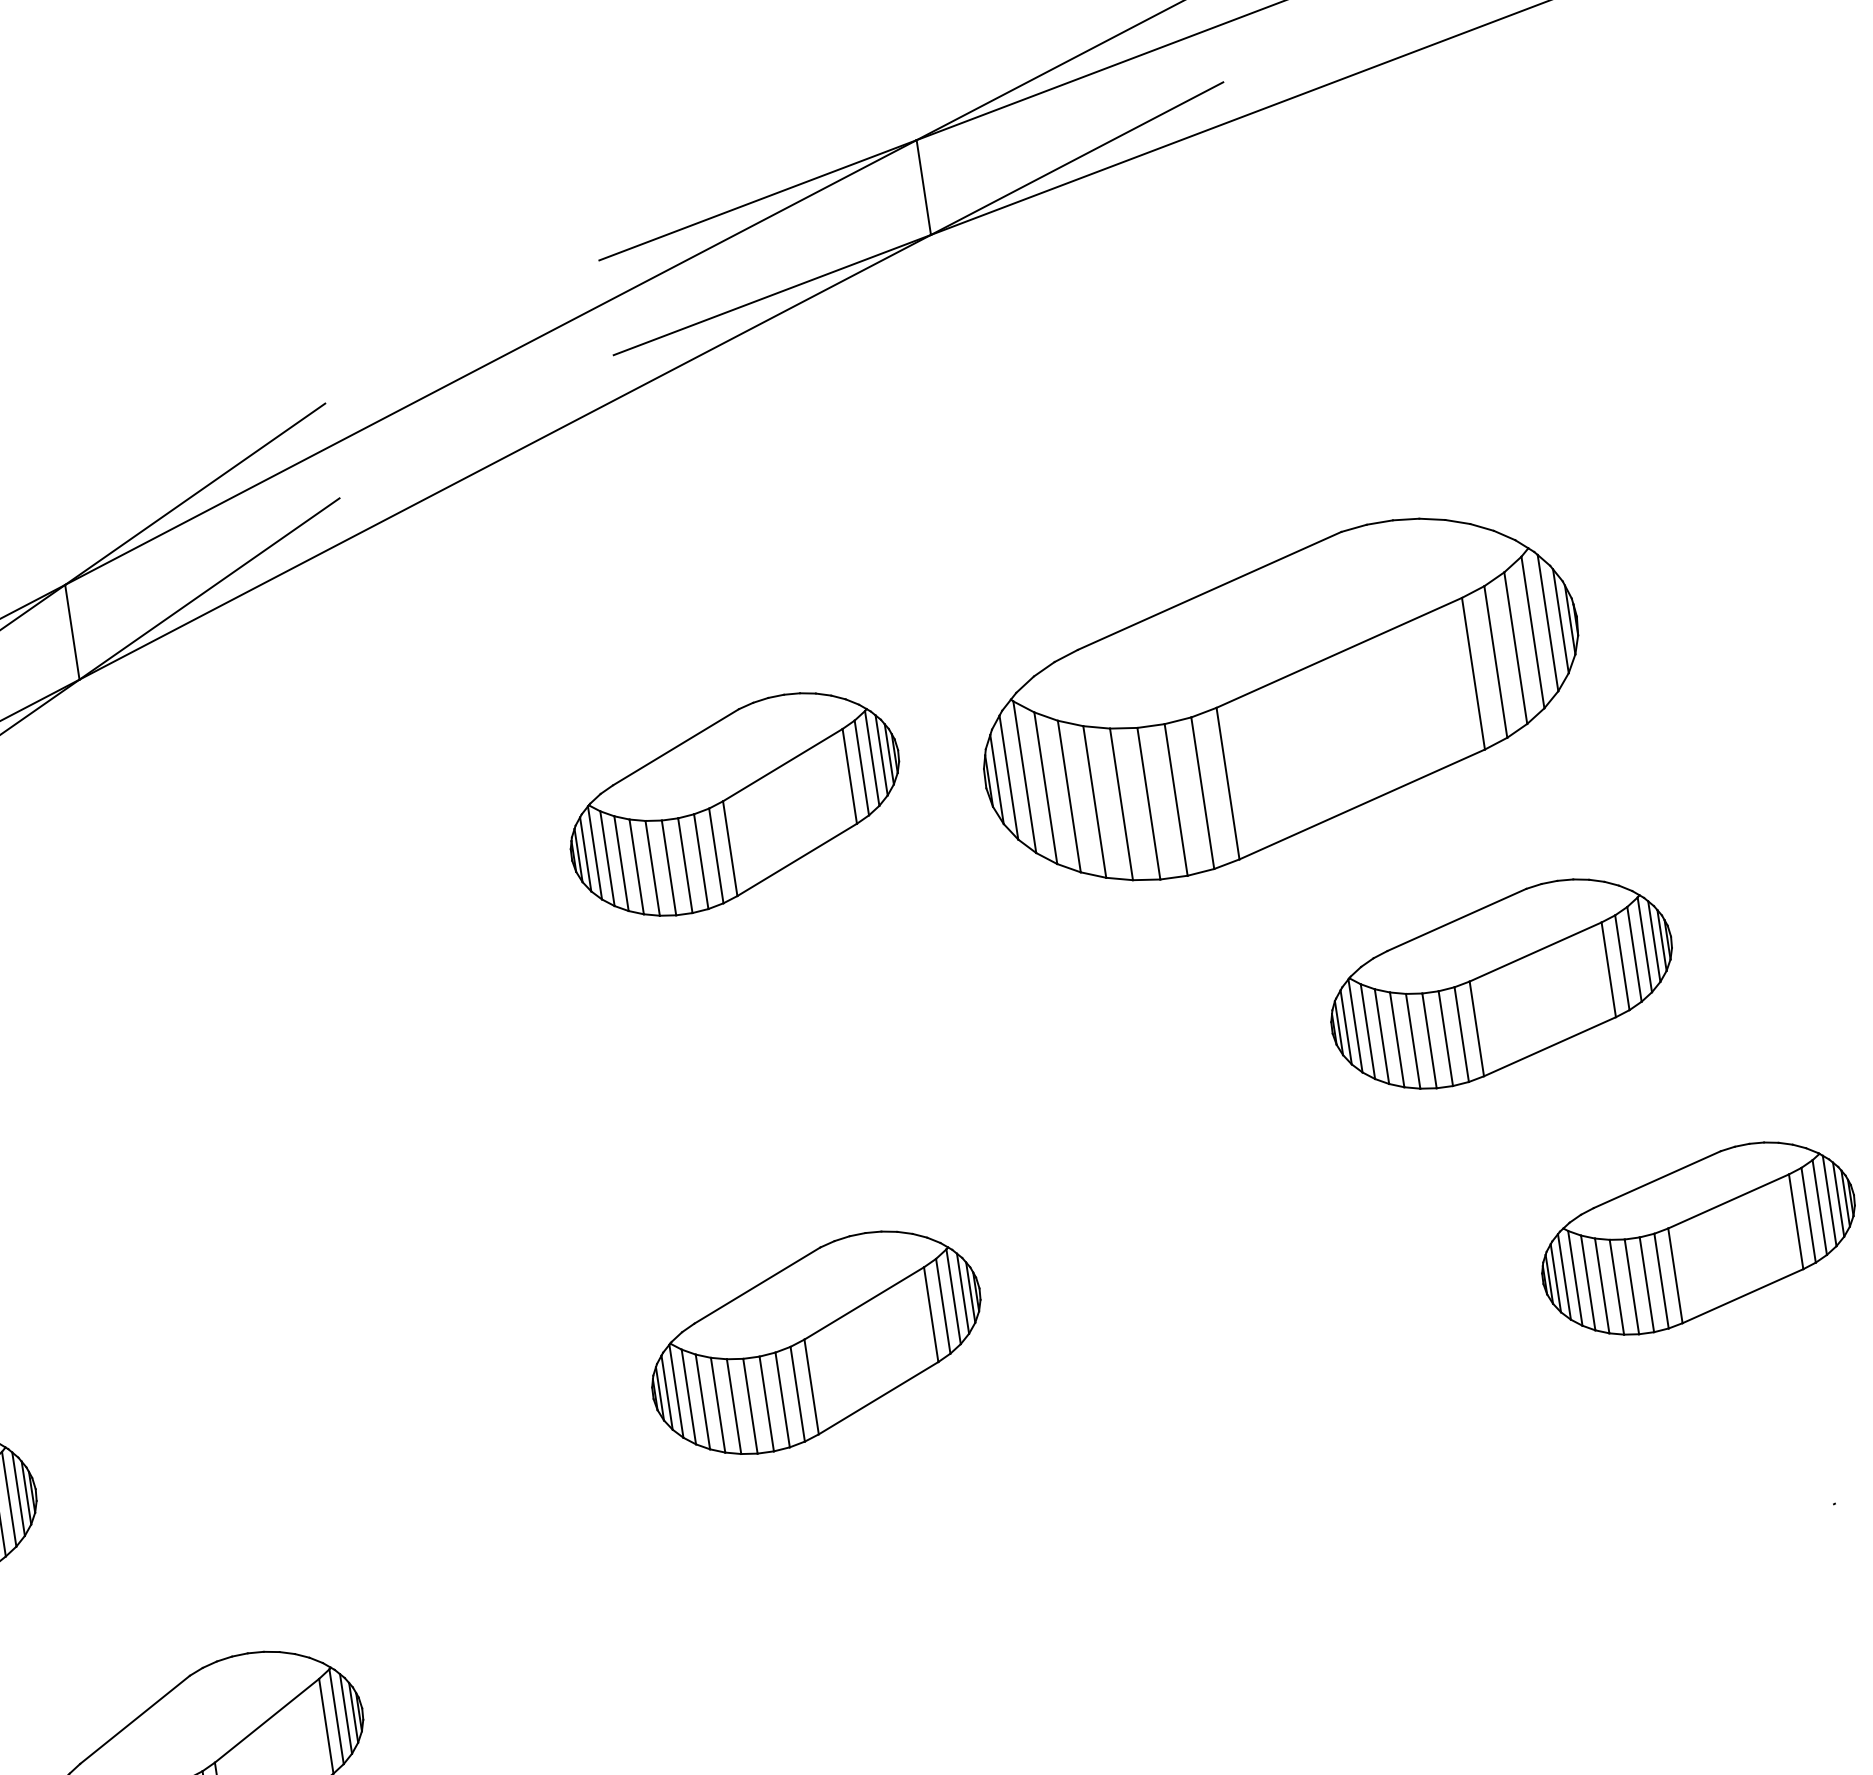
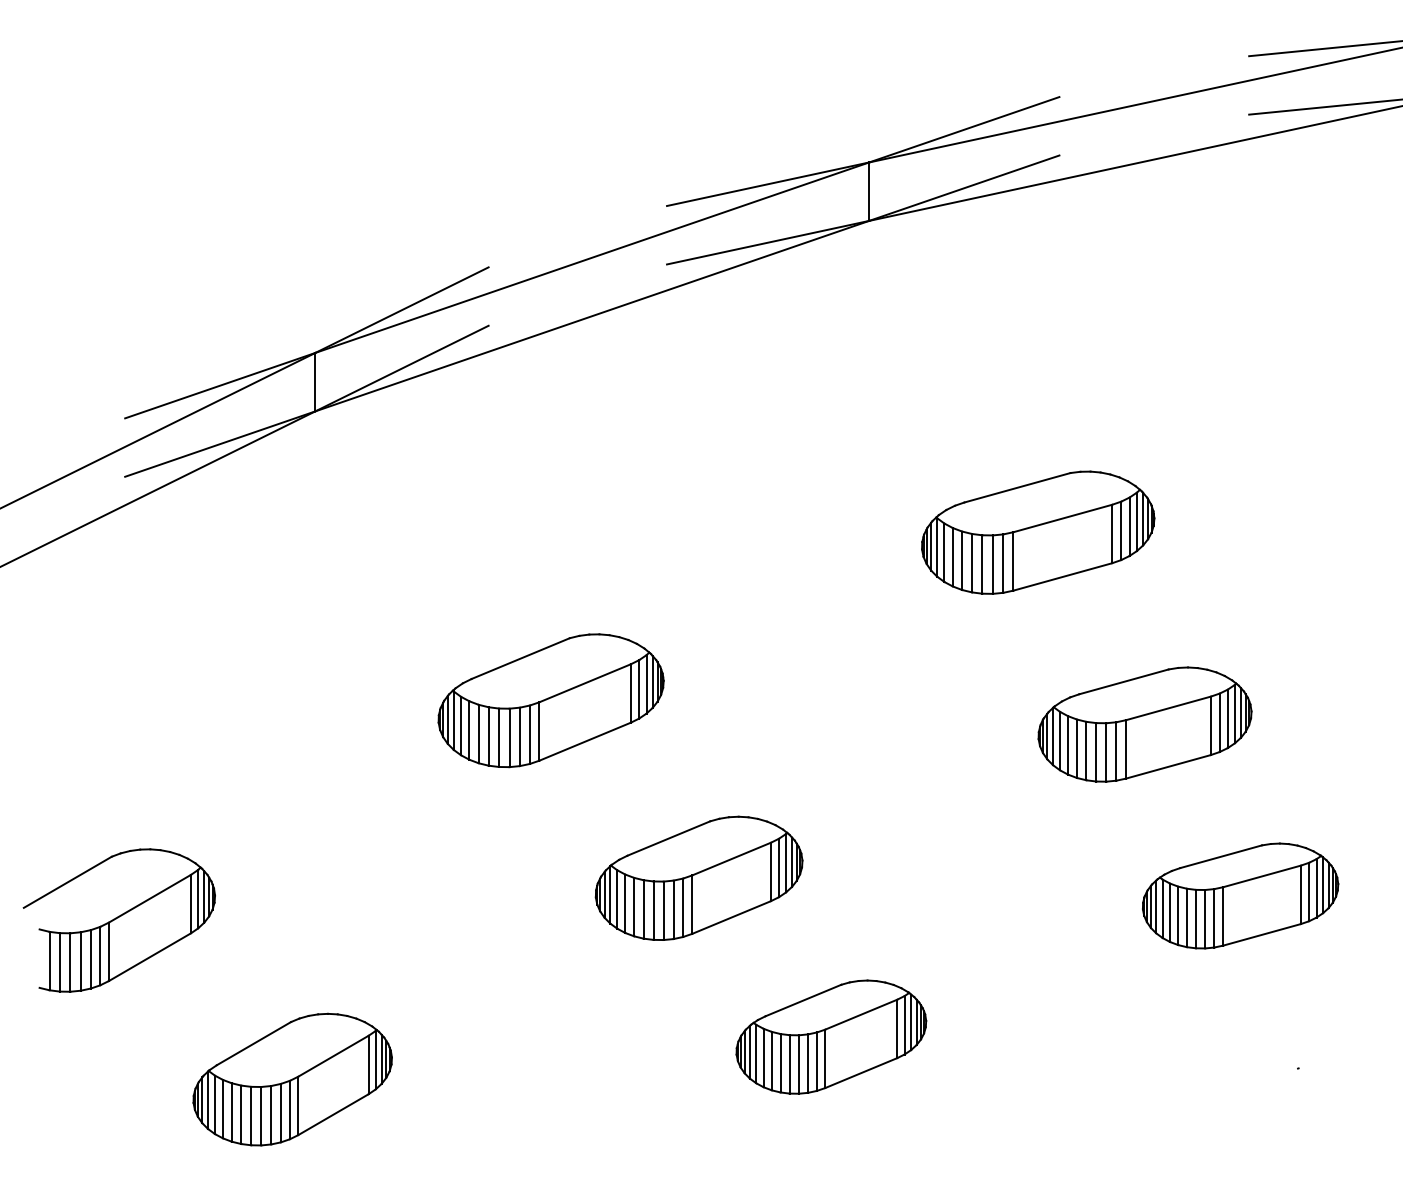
part: (1281, 698) -> (1038, 532), size x0.62
part: (733, 803) -> (698, 545), removed
part: (531, 1090) -> (550, 700), added
part: (1069, 1566) -> (831, 1036), added

